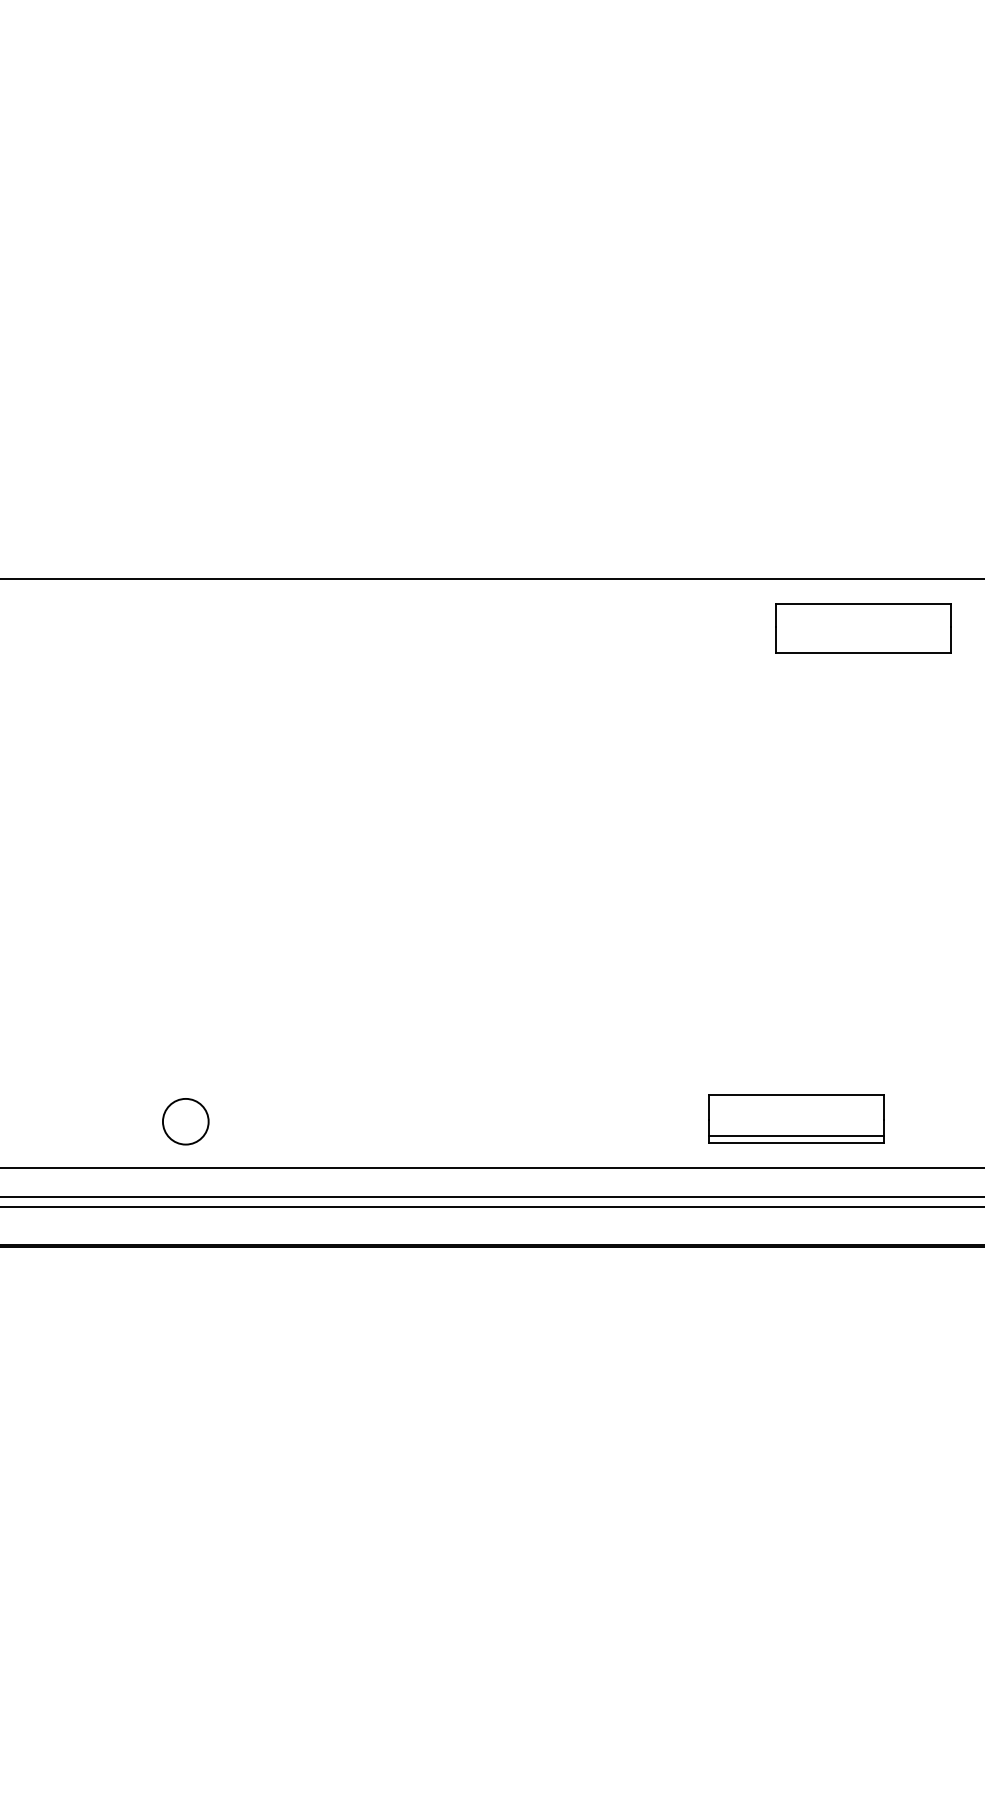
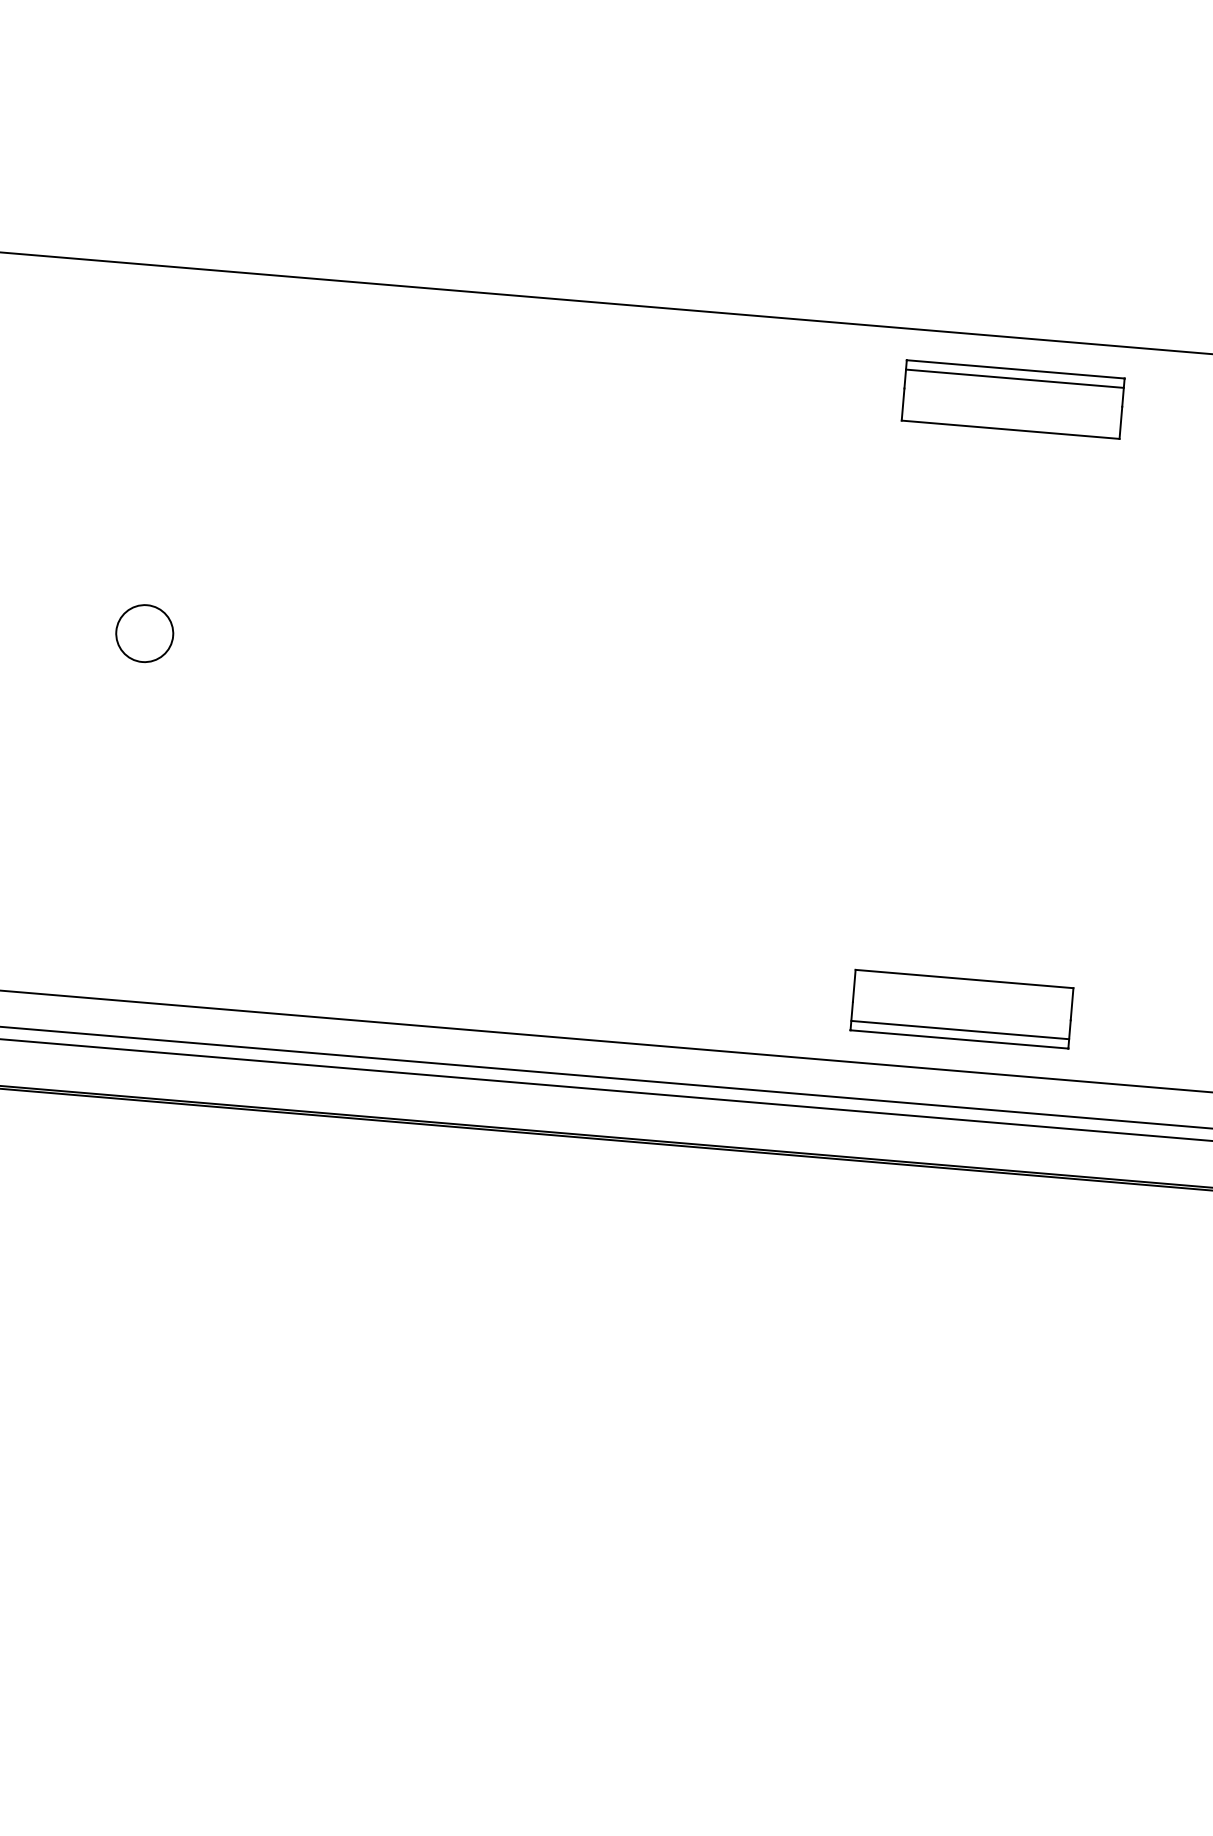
line: (863, 611) -> (1014, 378), added
part: (796, 1118) -> (961, 1008), moved
circle: (185, 1121) -> (144, 633), moved

